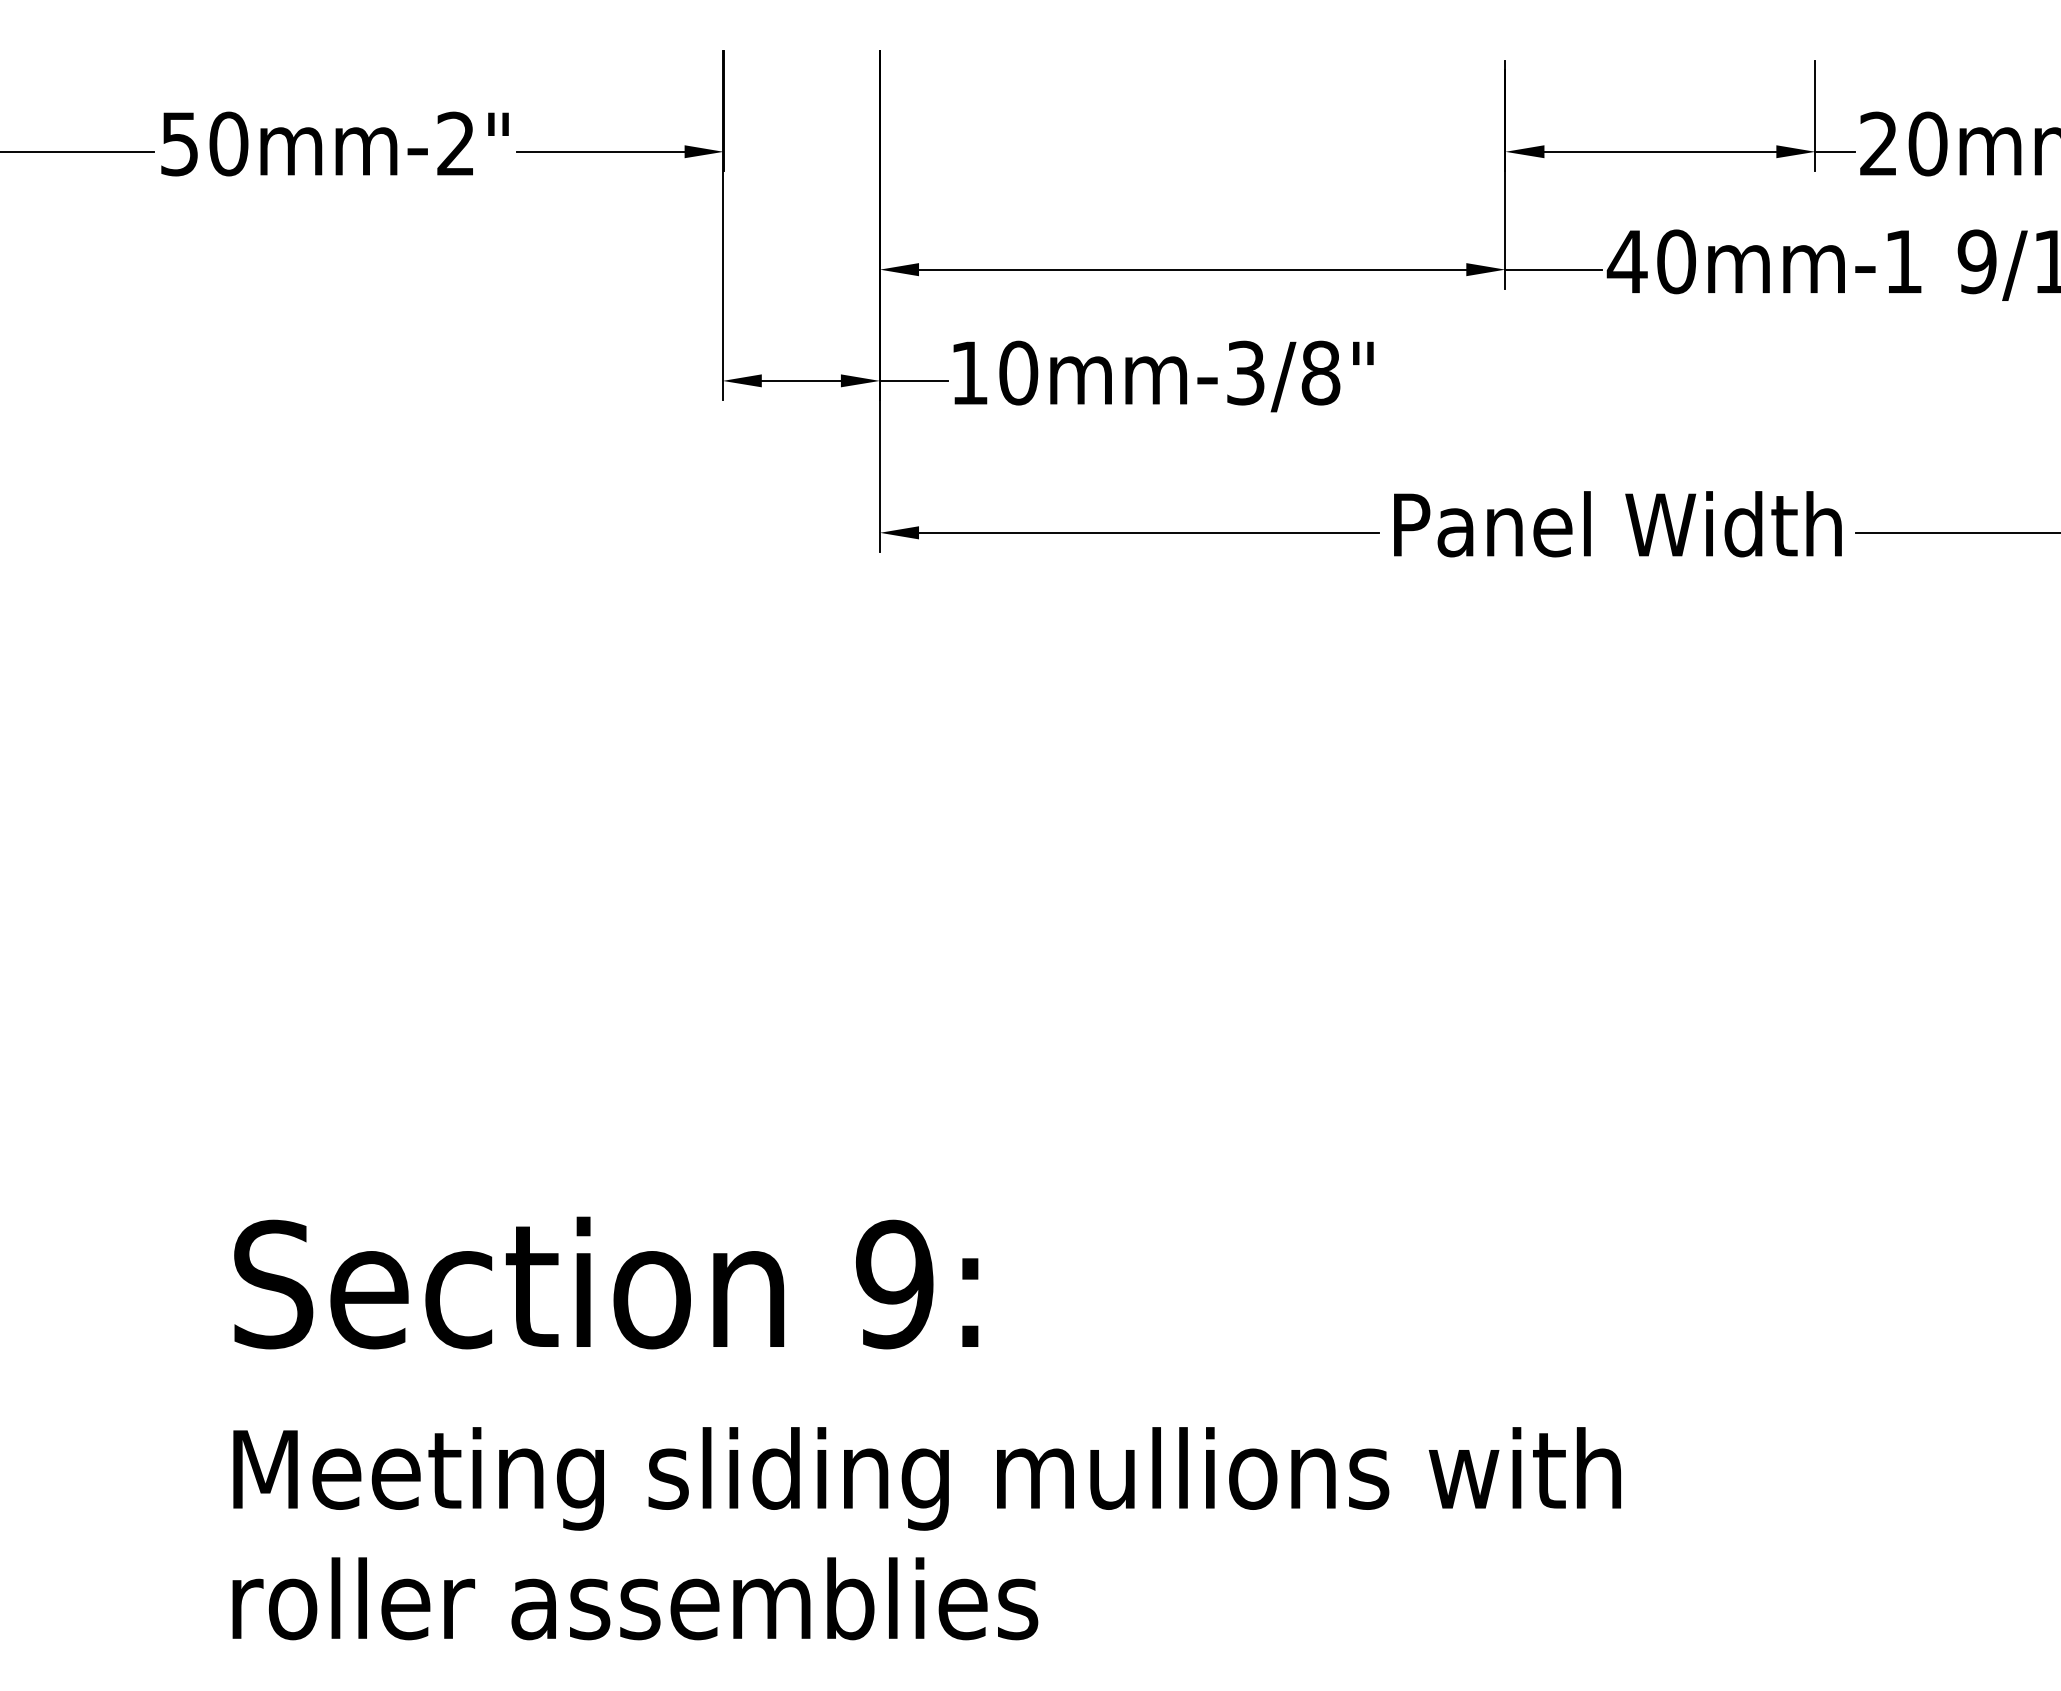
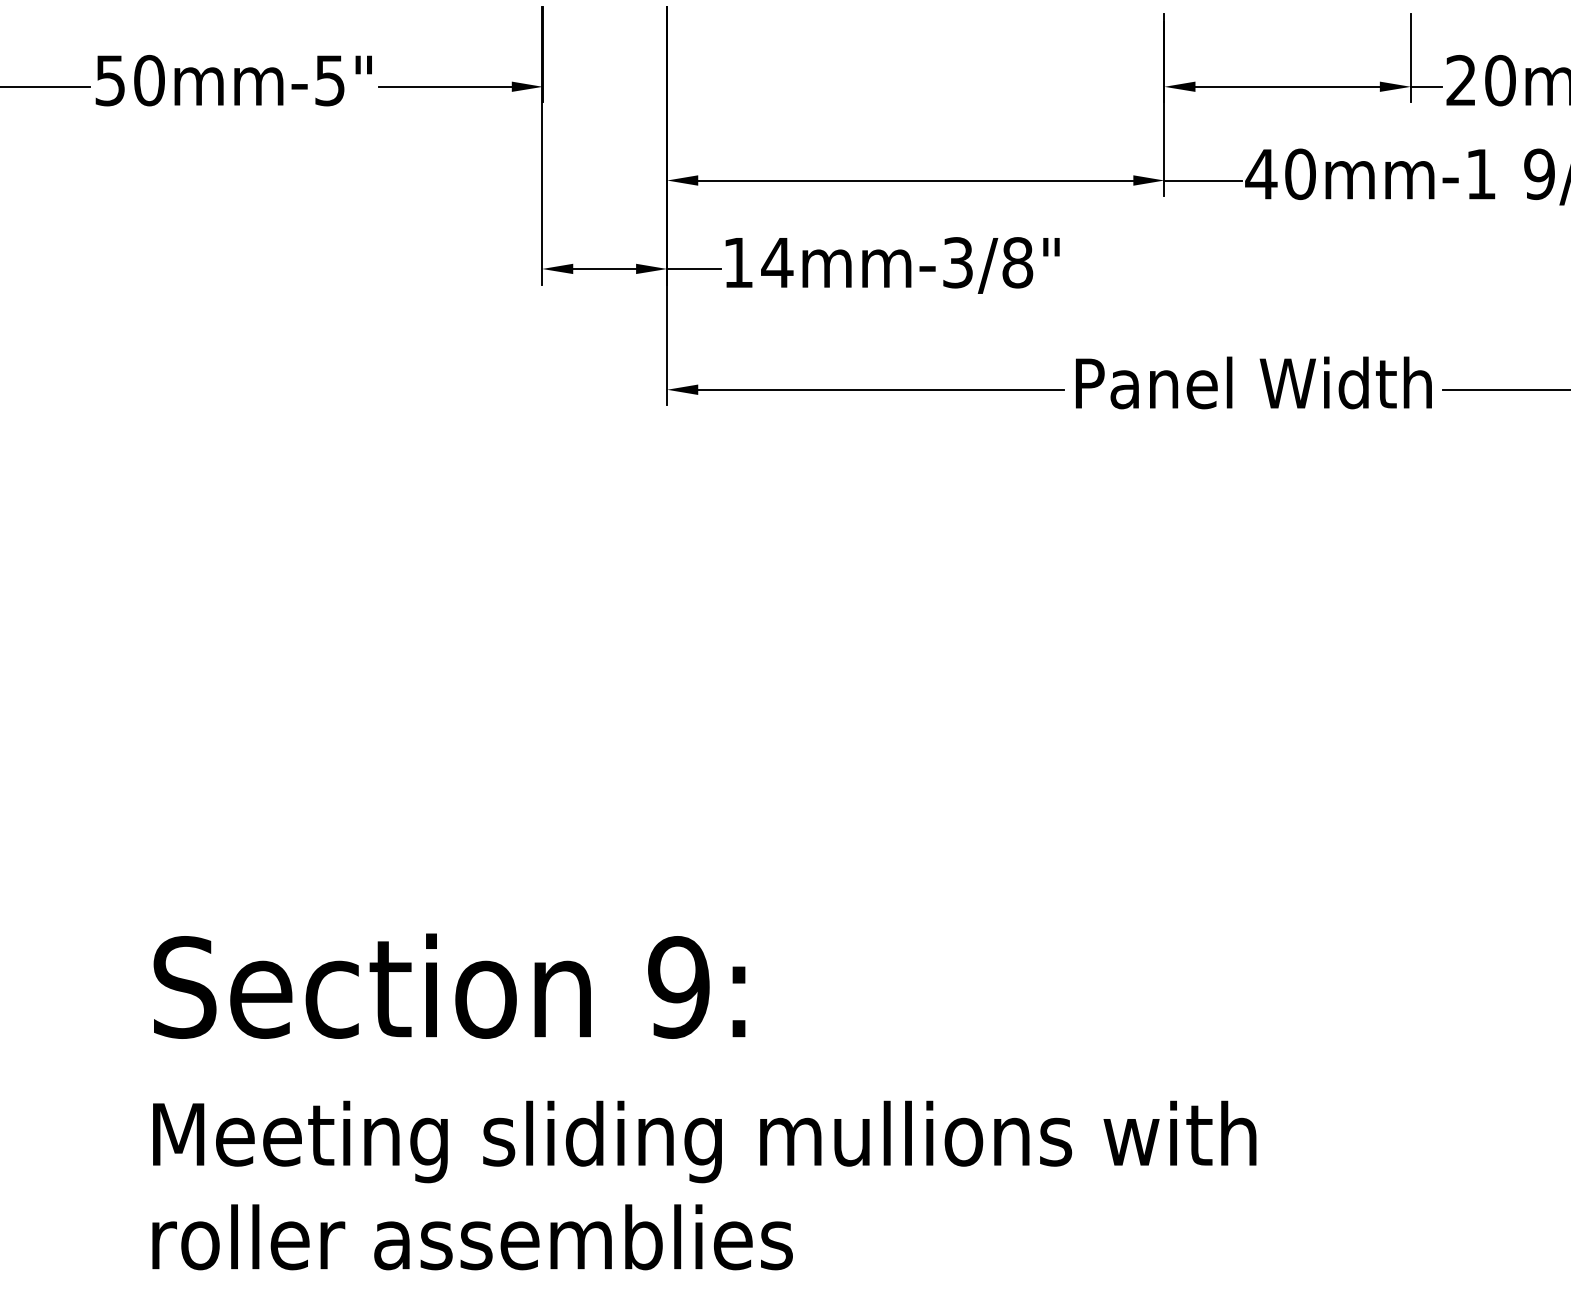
text: (455, 143) -> (329, 80), 50mm-2" -> 50mm-5"
text: (1018, 372) -> (777, 262), 10mm-3/8" -> 14mm-3/8"

